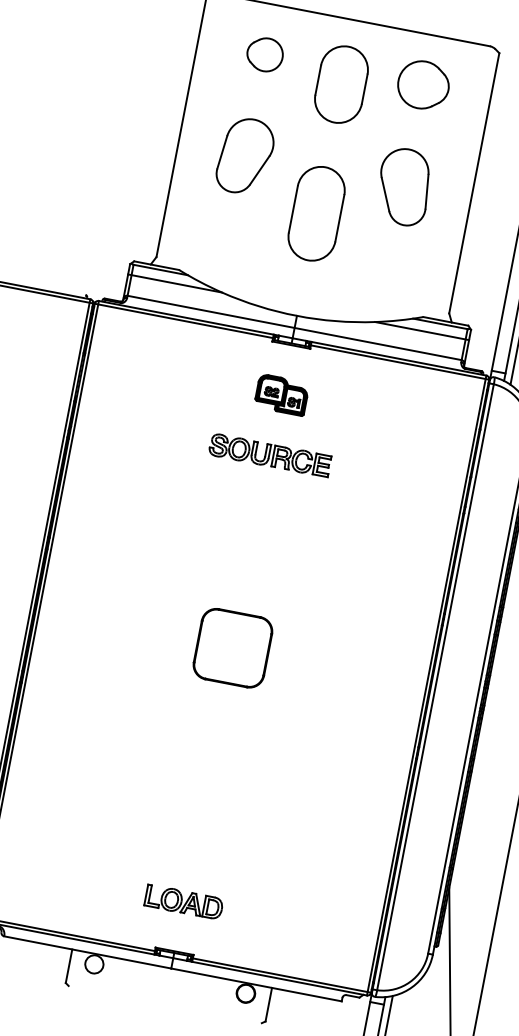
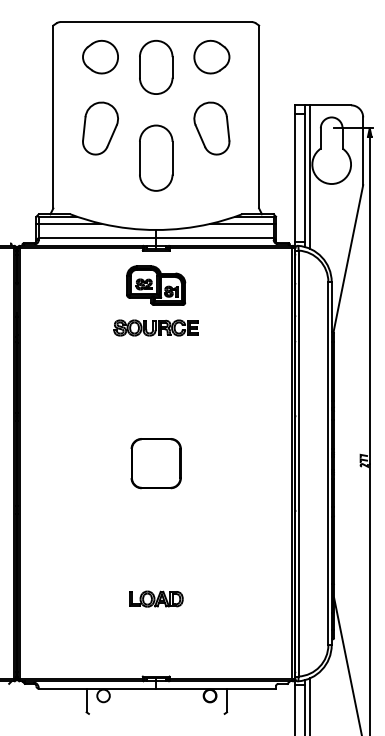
part: (265, 53) -> (100, 56), size x1.43
part: (282, 394) -> (156, 285), size x1.67
part: (184, 901) -> (156, 598), moved

